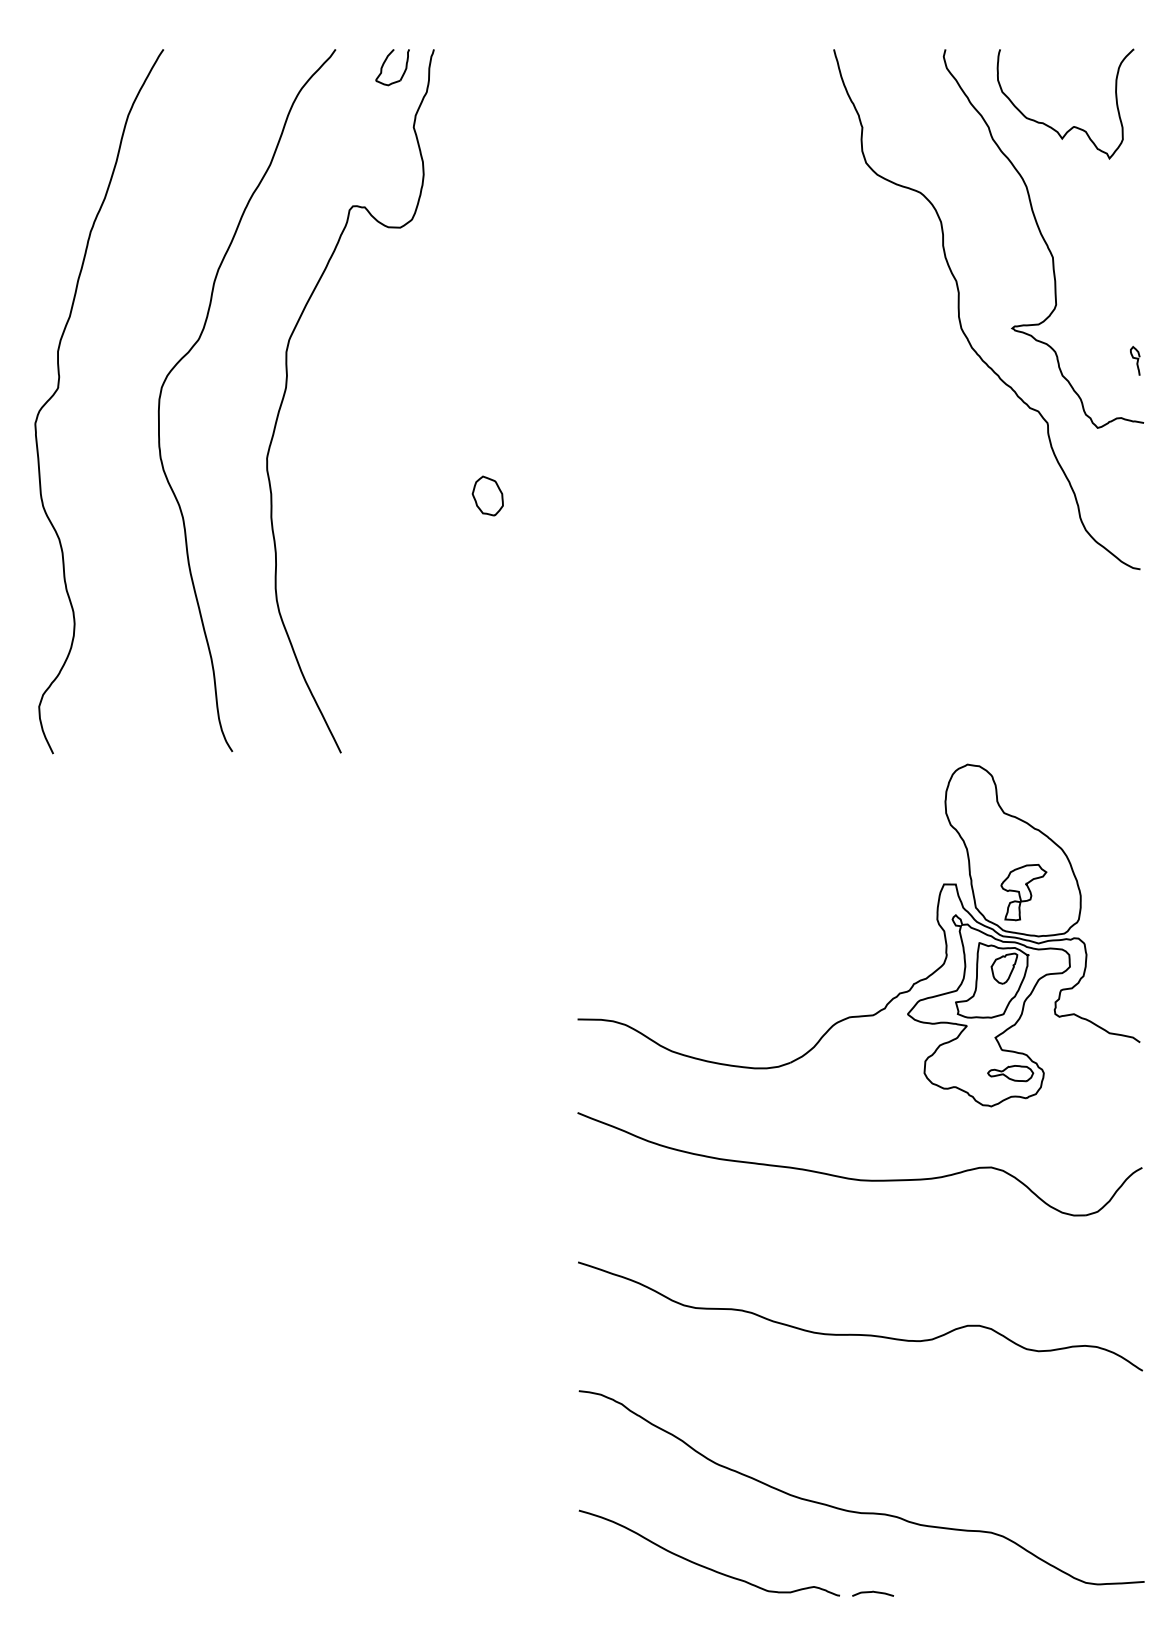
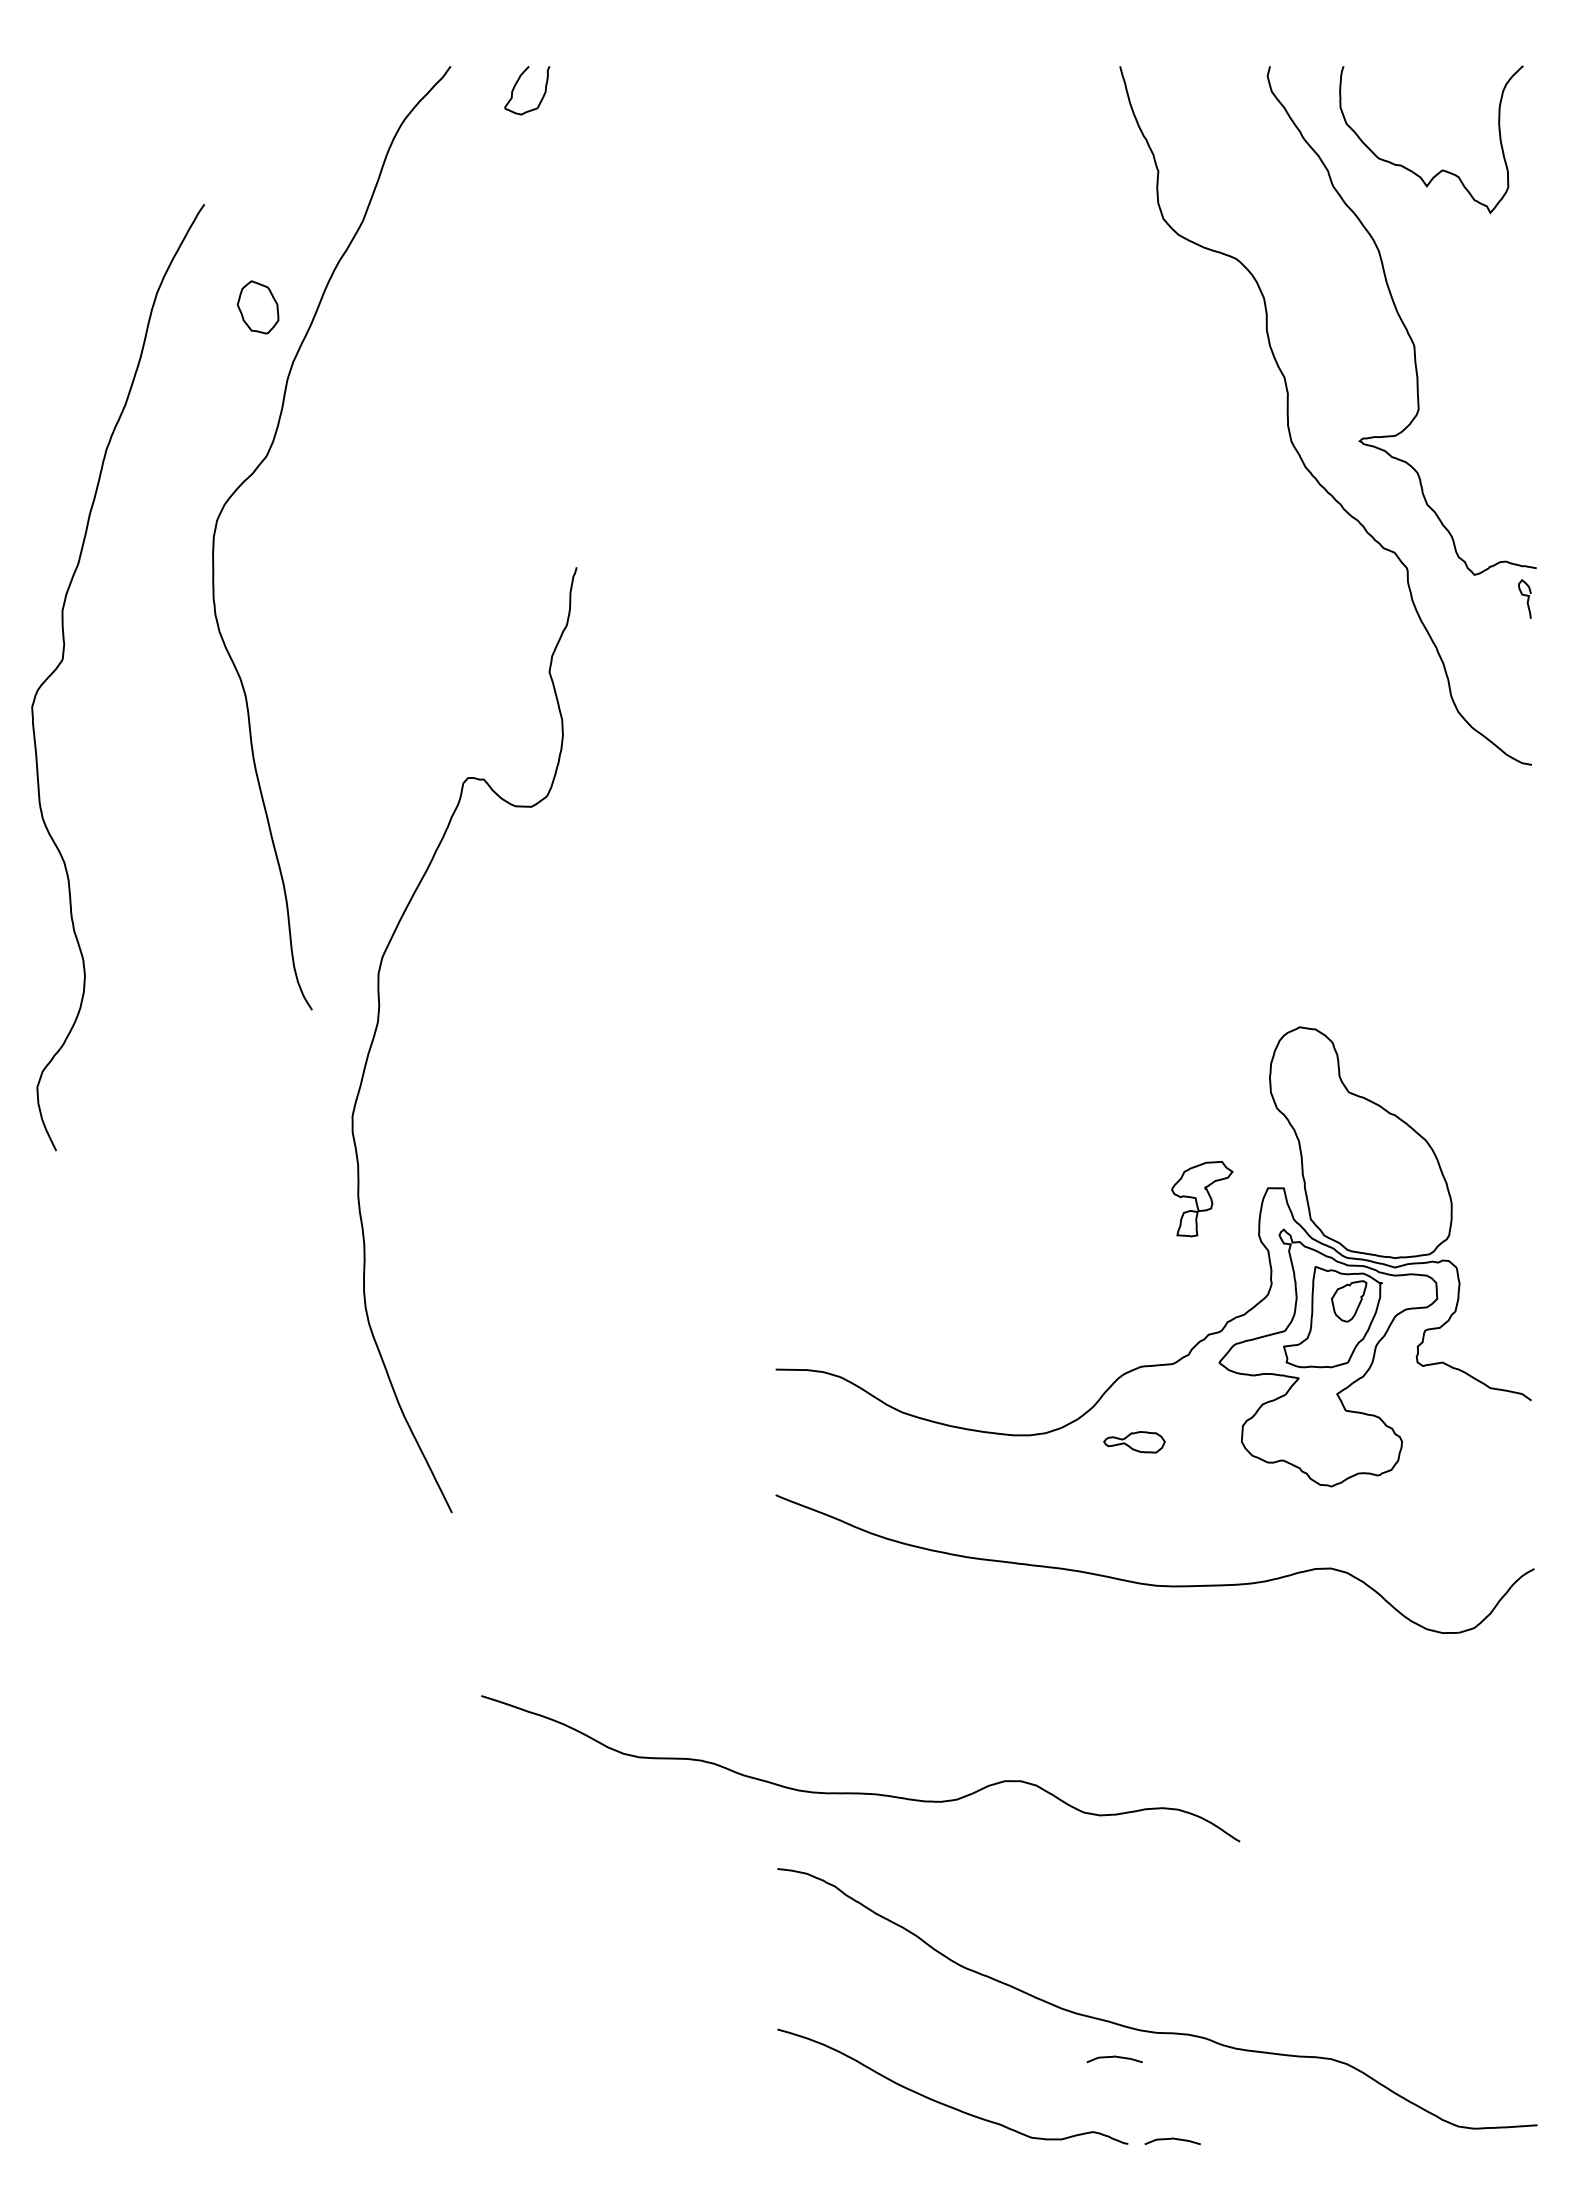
curve: (1135, 359) -> (1525, 596), moved
curve: (58, 388) -> (63, 660), moved
curve: (286, 389) -> (378, 1024), moved
part: (487, 496) -> (257, 307), moved
part: (1024, 892) -> (1202, 1199), moved
part: (1010, 1073) -> (1134, 1442), moved
curve: (860, 1334) -> (860, 1792), moved
curve: (829, 1531) -> (1114, 2057), added

